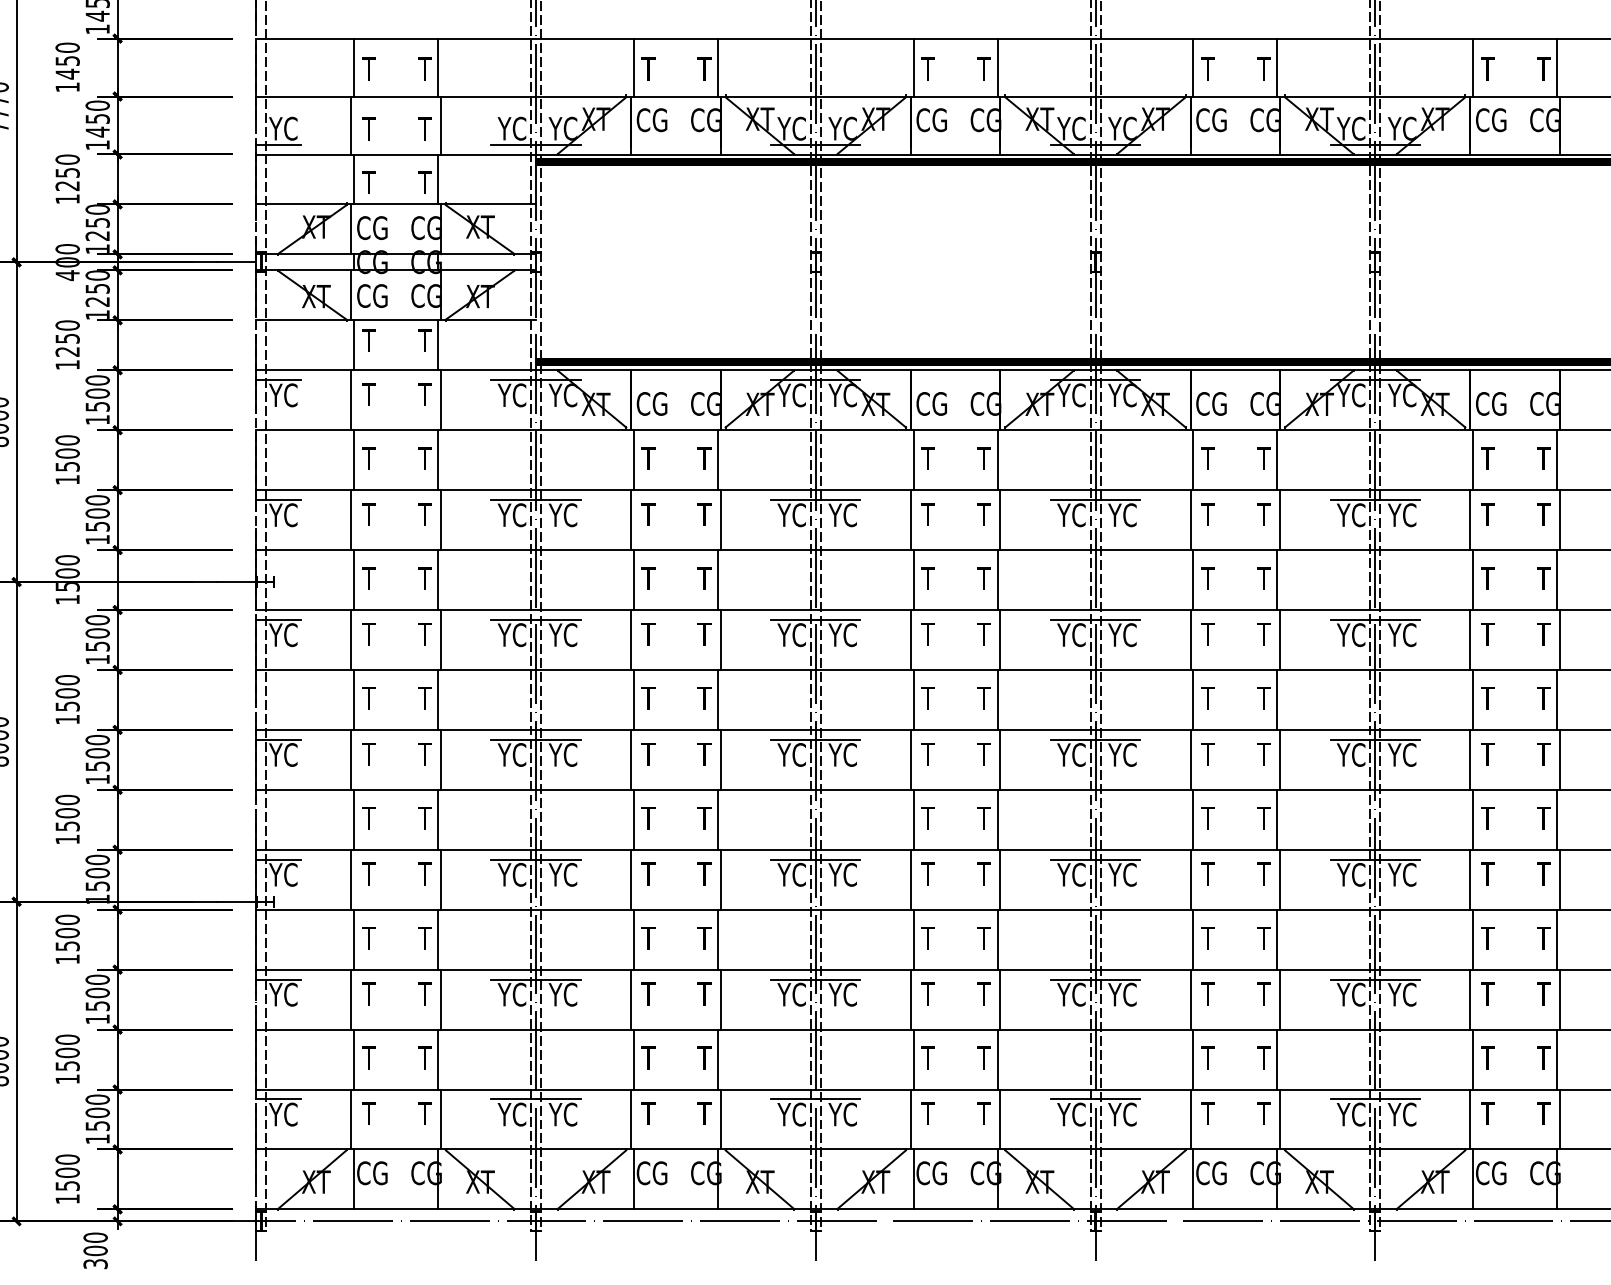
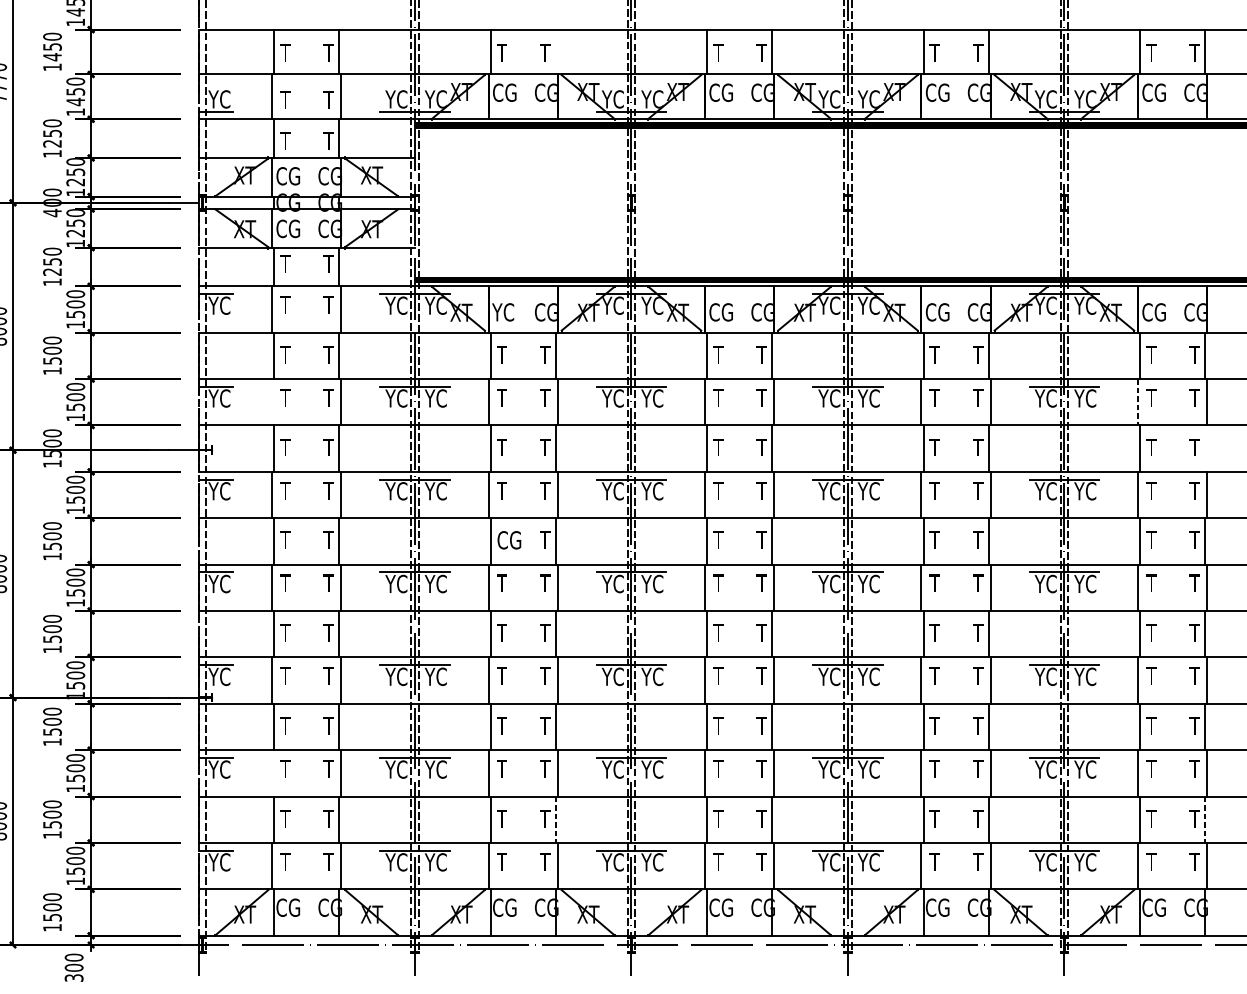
line: (717, 67) -> (555, 52), removed
text: (651, 403) -> (504, 312), CG -> YC
line: (351, 520) -> (272, 402), removed
line: (1470, 520) -> (1138, 402), solid -> dashed
line: (1557, 580) -> (1205, 449), removed
text: (657, 698) -> (508, 540), T -> CG
line: (351, 999) -> (272, 773), removed
line: (717, 1059) -> (555, 819), solid -> dashed
line: (1557, 1059) -> (1205, 819), solid -> dashed

